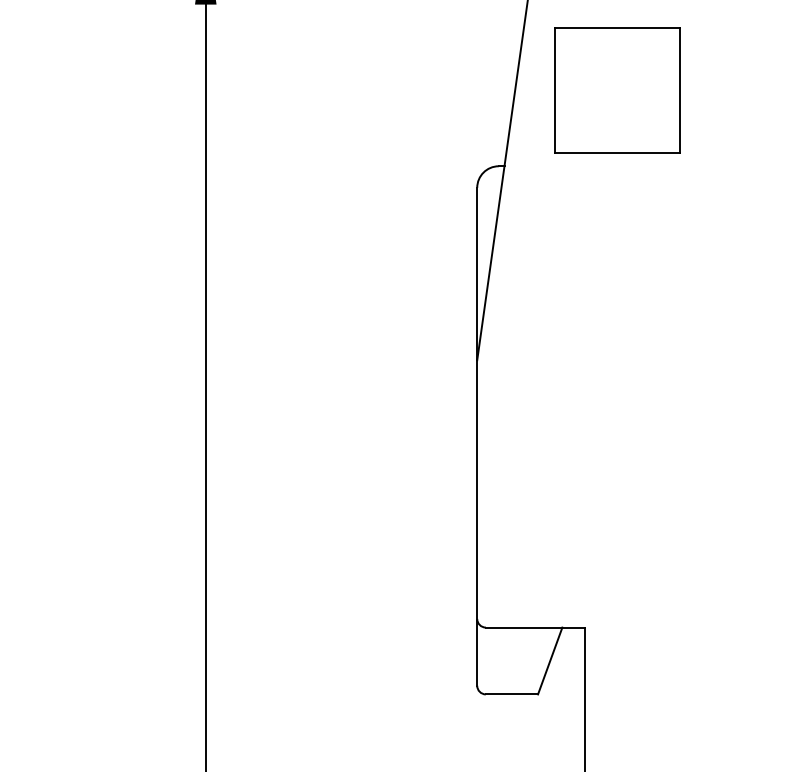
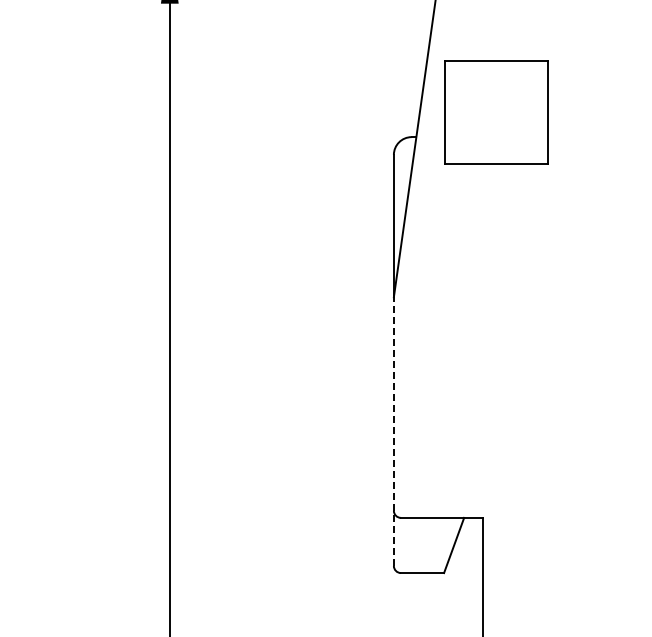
part: (617, 90) -> (496, 112), moved
line: (476, 522) -> (393, 431), solid -> dashed

